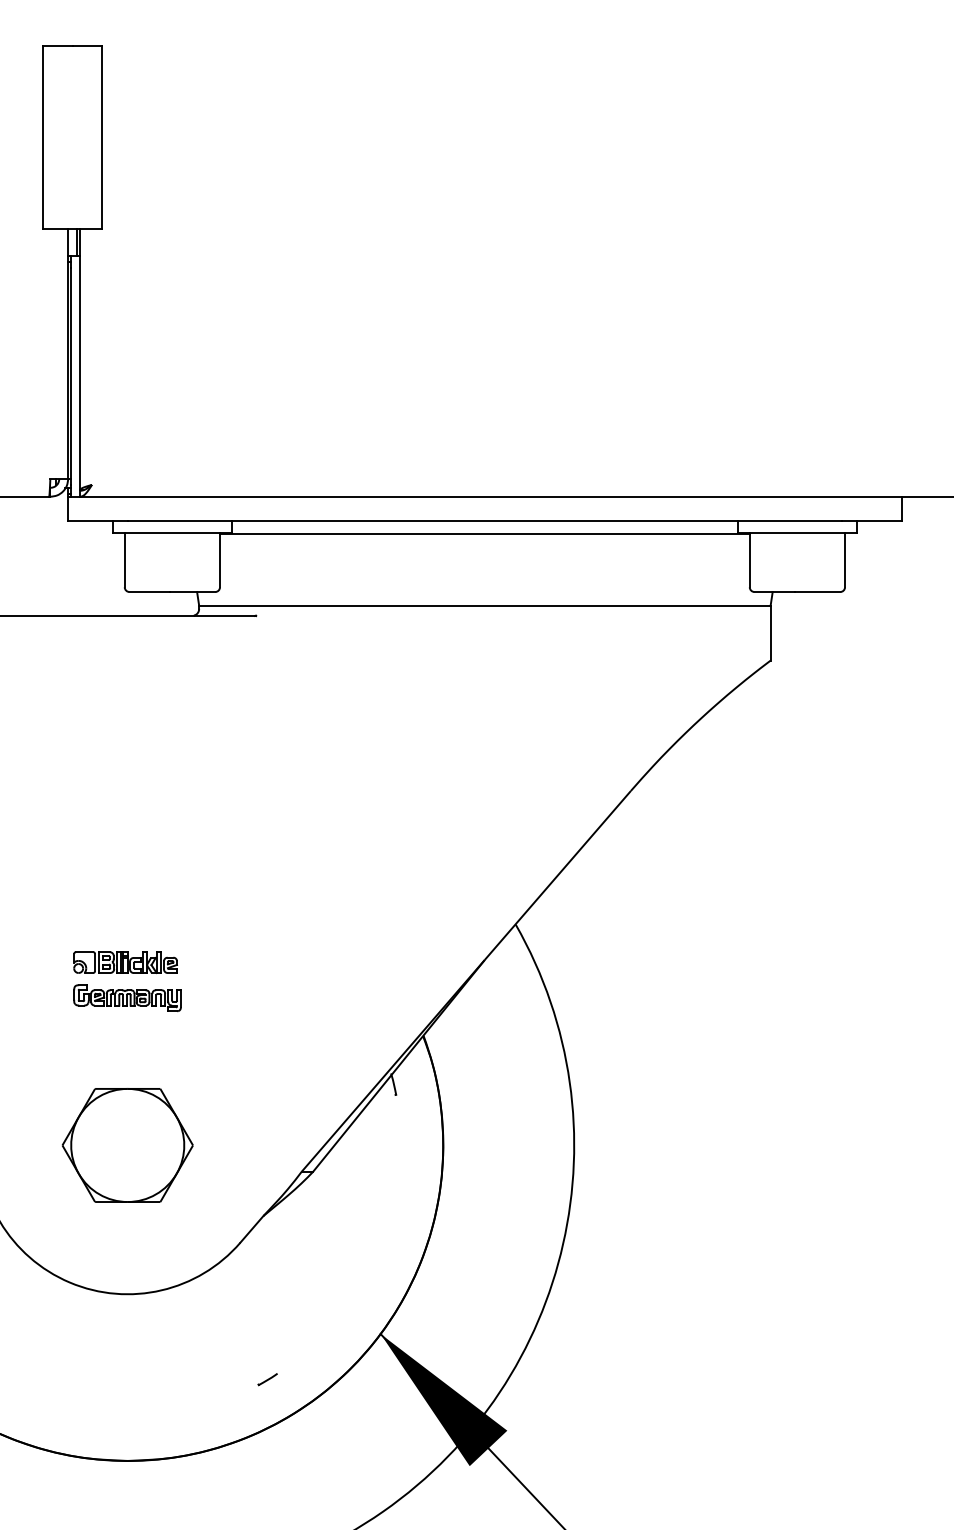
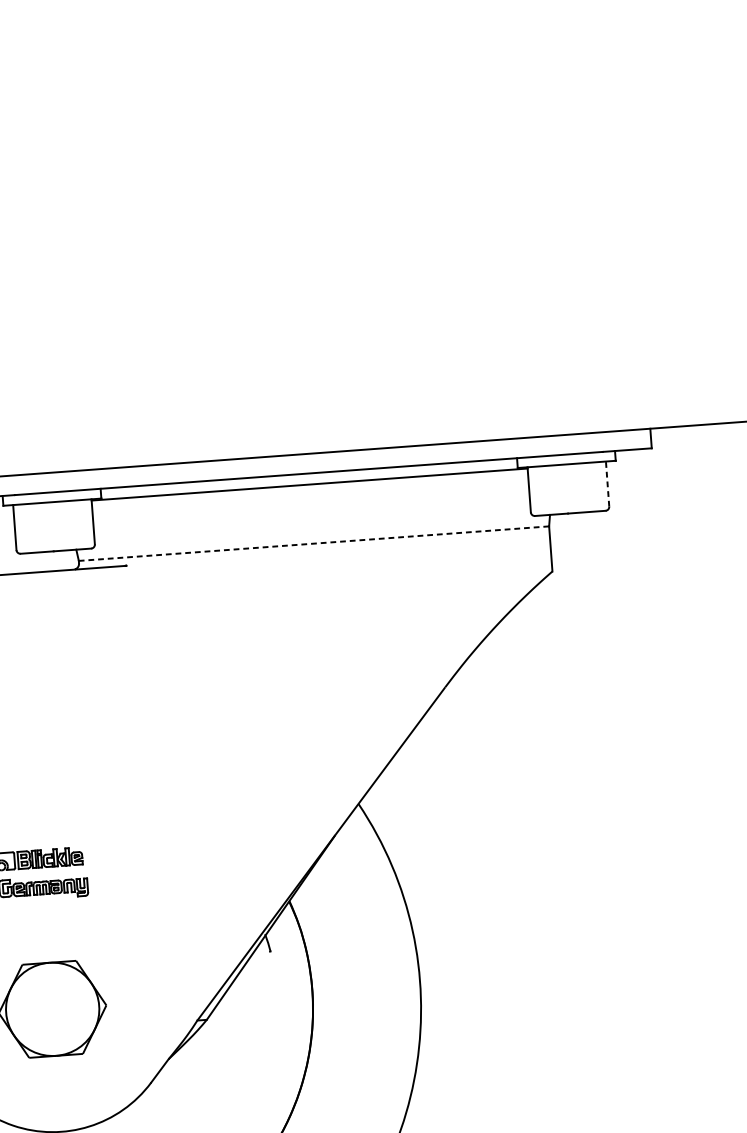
line: (845, 559) -> (607, 483), solid -> dashed
line: (484, 605) -> (313, 543), solid -> dashed

